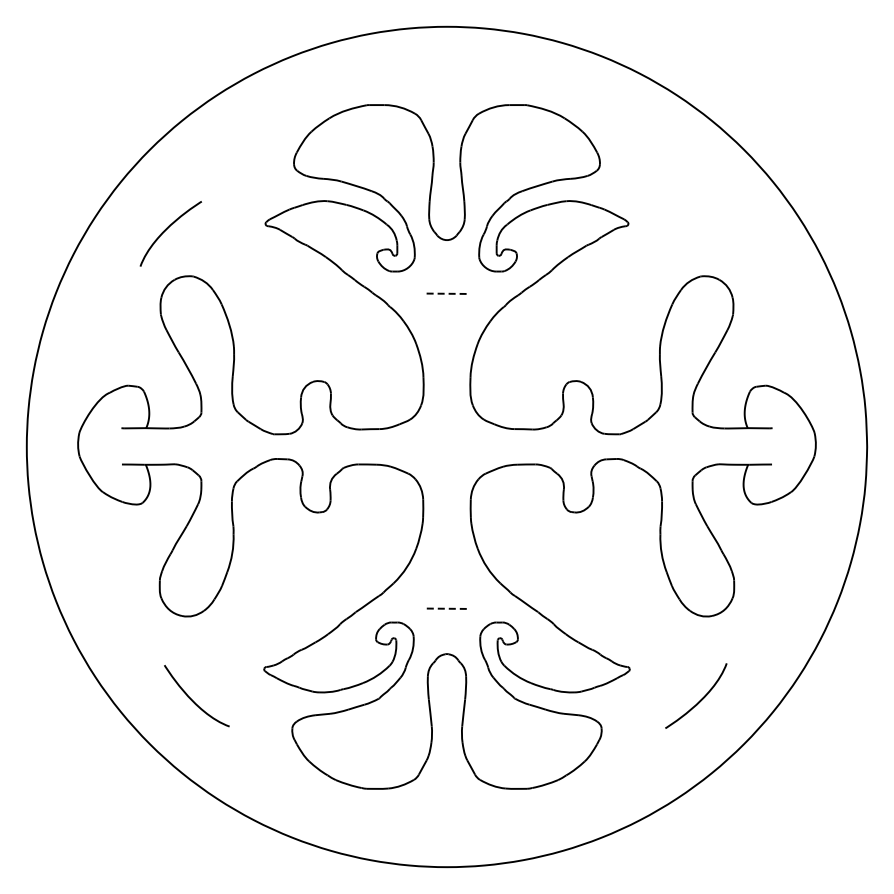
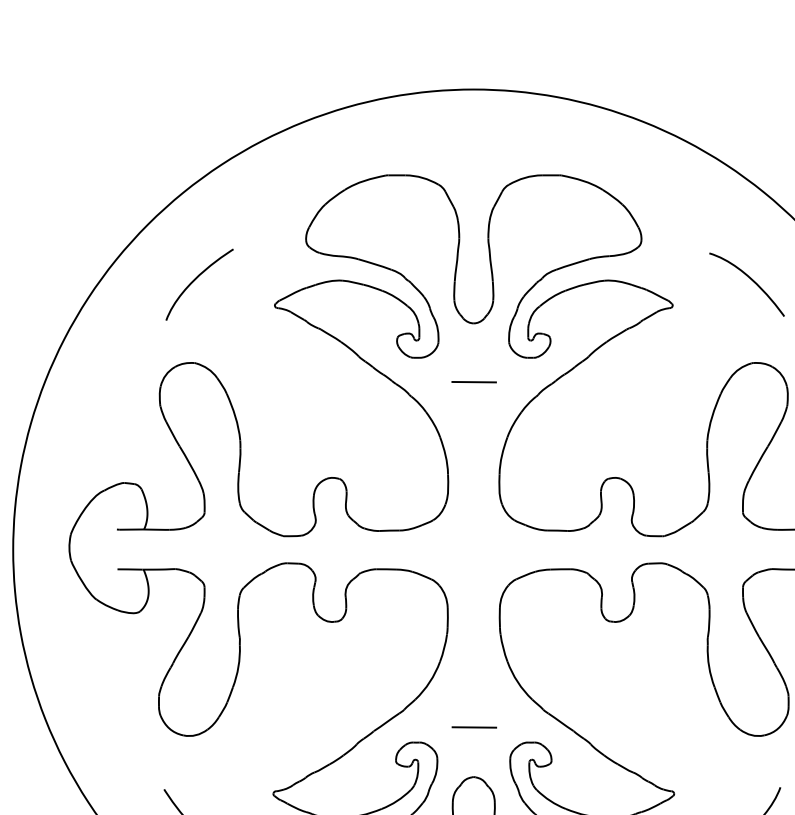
curve: (699, 200) -> (750, 279), added
curve: (167, 229) -> (195, 279), moved
line: (447, 293) -> (474, 381), dashed -> solid
line: (447, 608) -> (474, 727), dashed -> solid

